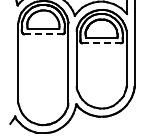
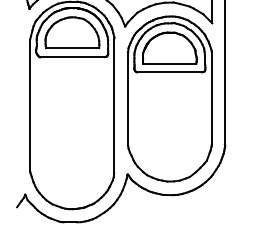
line: (43, 34) -> (72, 57), dashed -> solid
line: (101, 43) -> (169, 72), dashed -> solid

